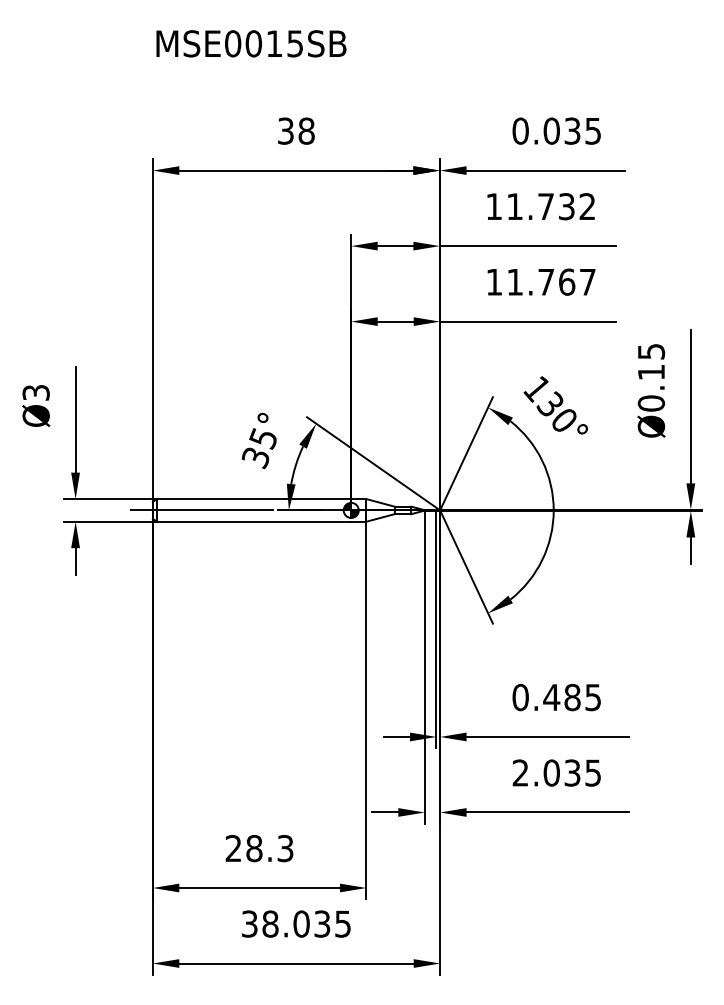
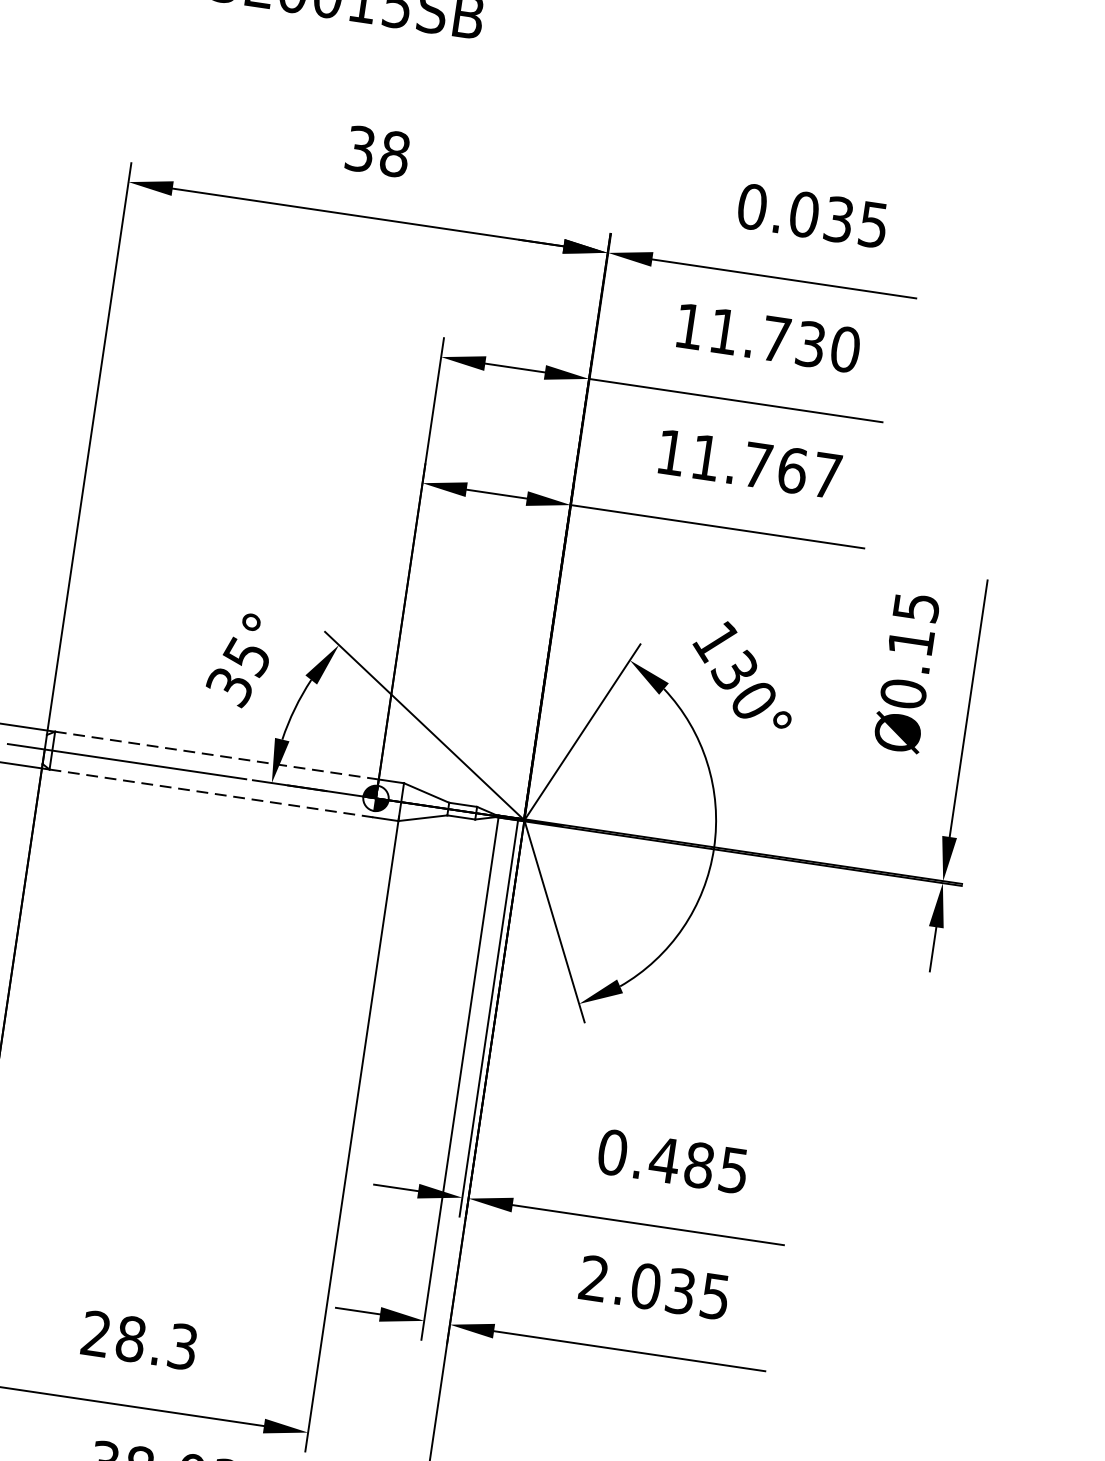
text: (587, 206) -> (845, 349), 11.732 -> 11.730
line: (254, 499) -> (217, 756), solid -> dashed
line: (254, 521) -> (211, 793), solid -> dashed

